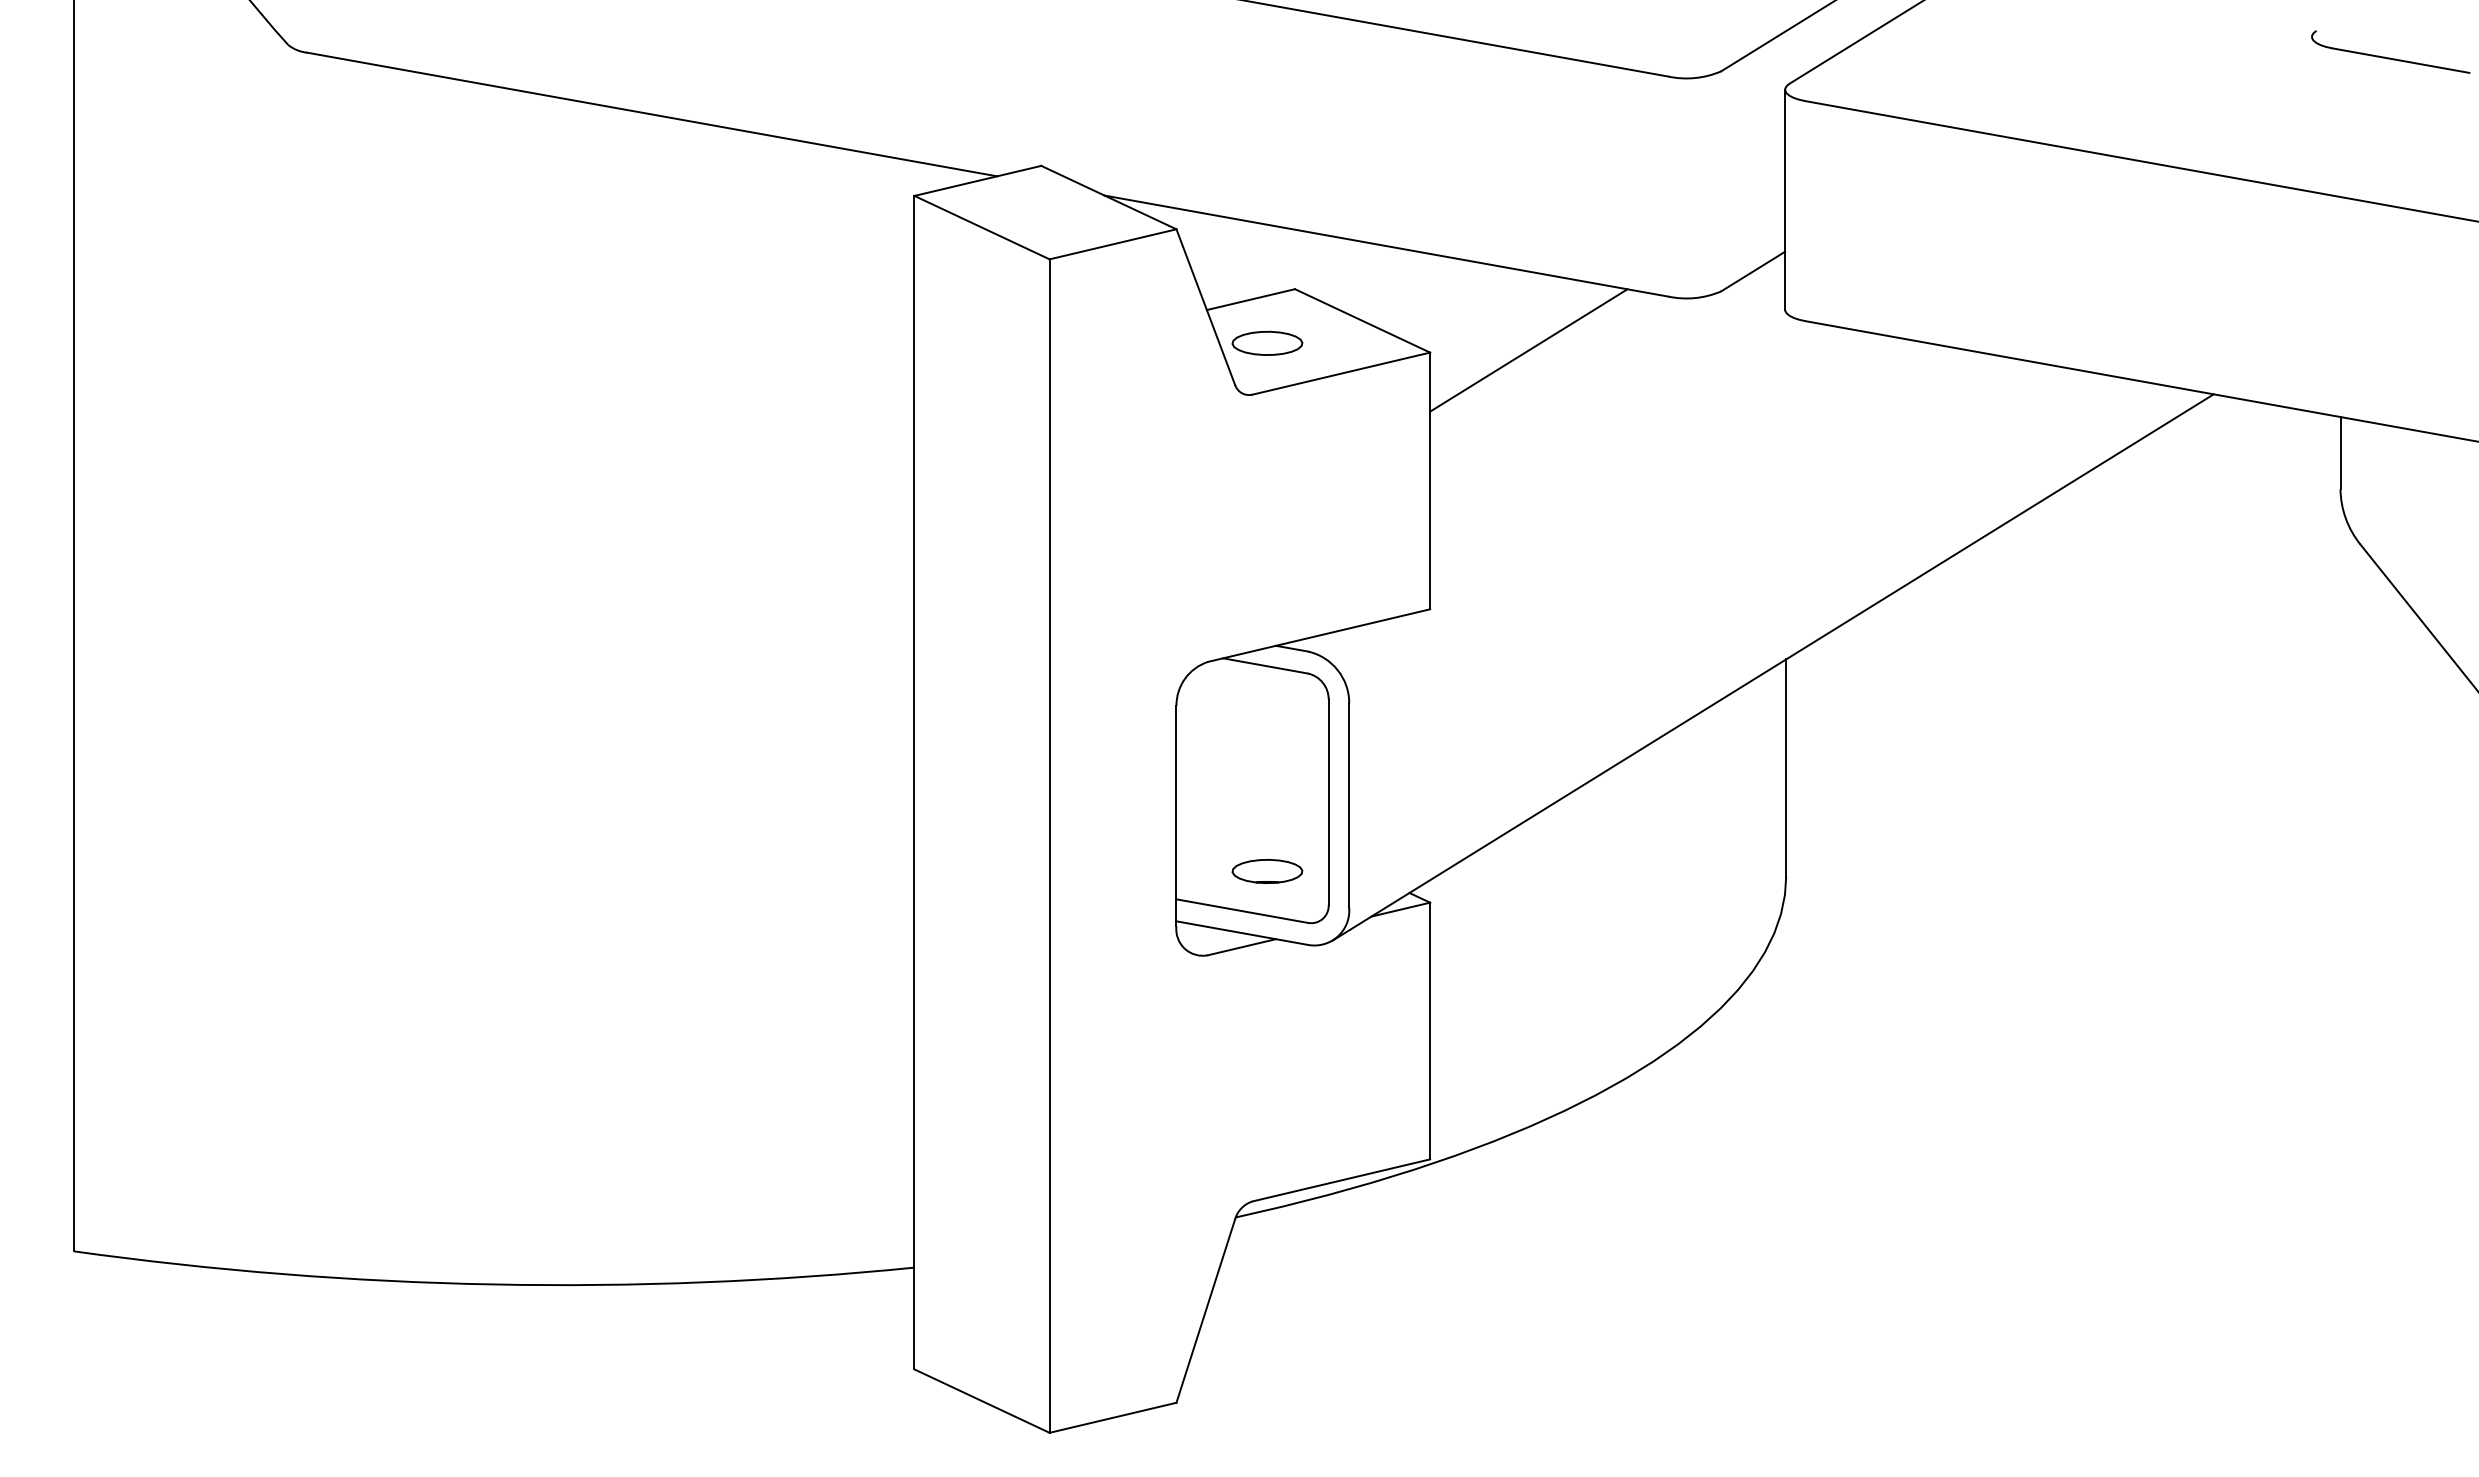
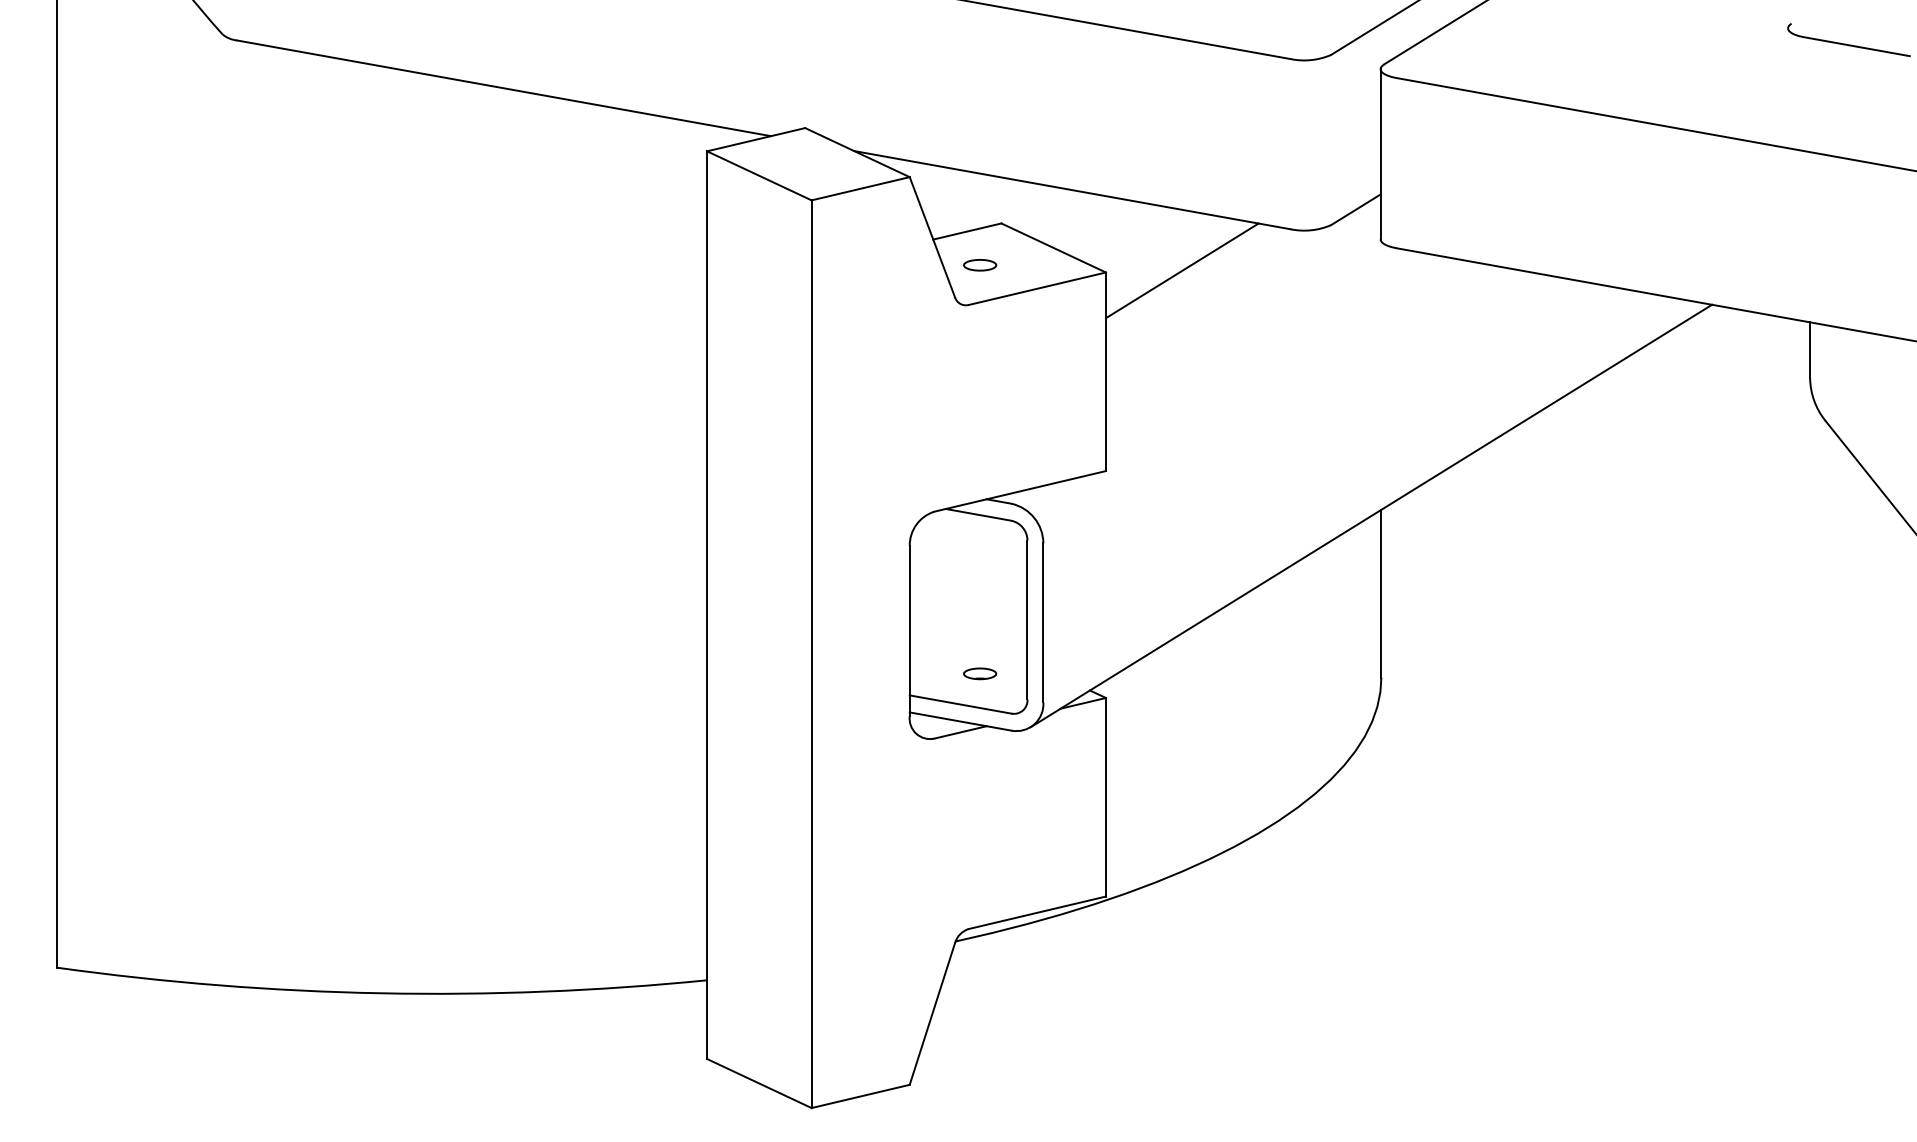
part: (1267, 342) -> (980, 264), size x0.6
part: (1267, 871) -> (980, 673), size x0.6

